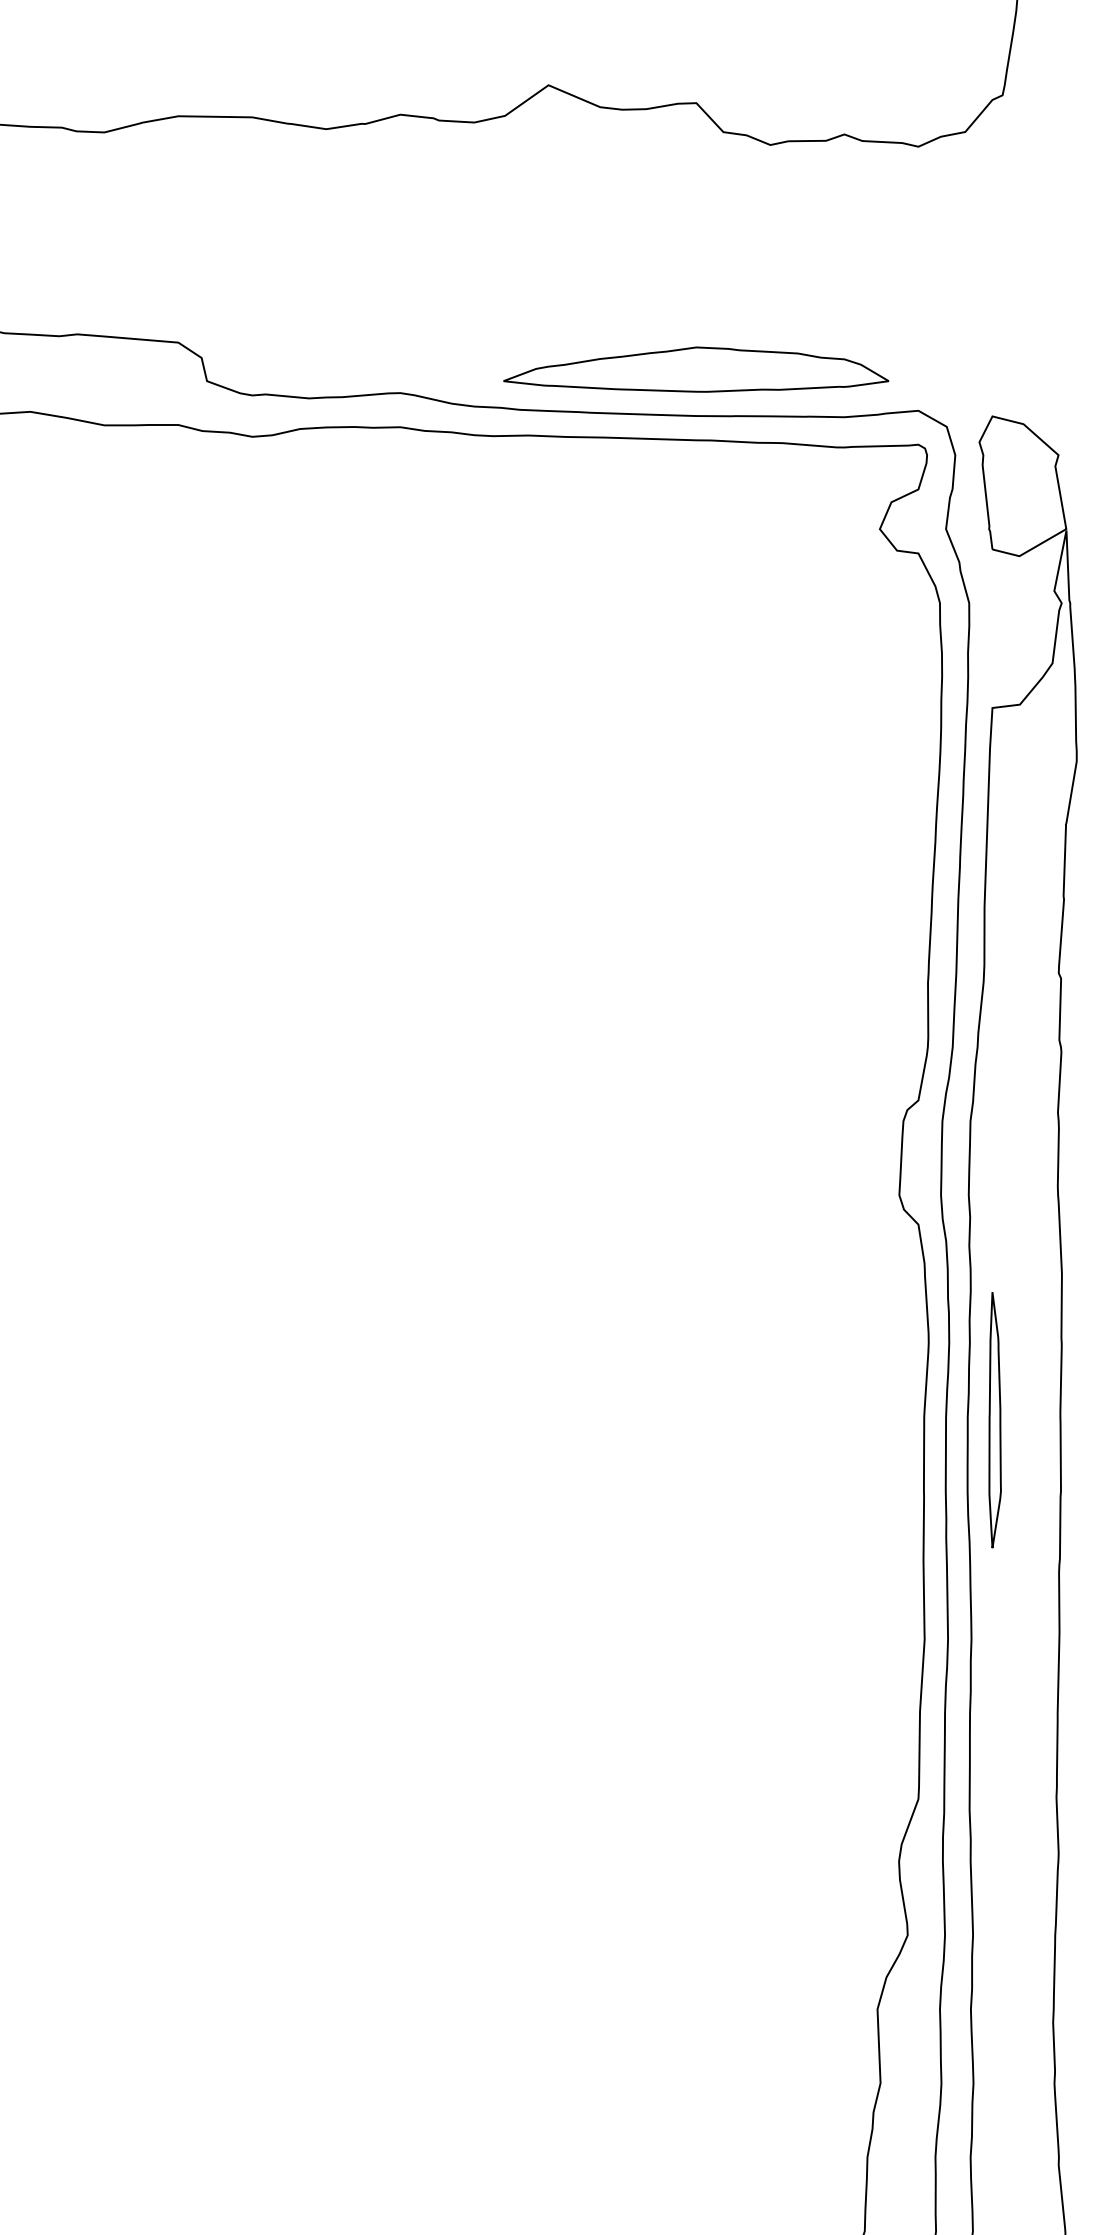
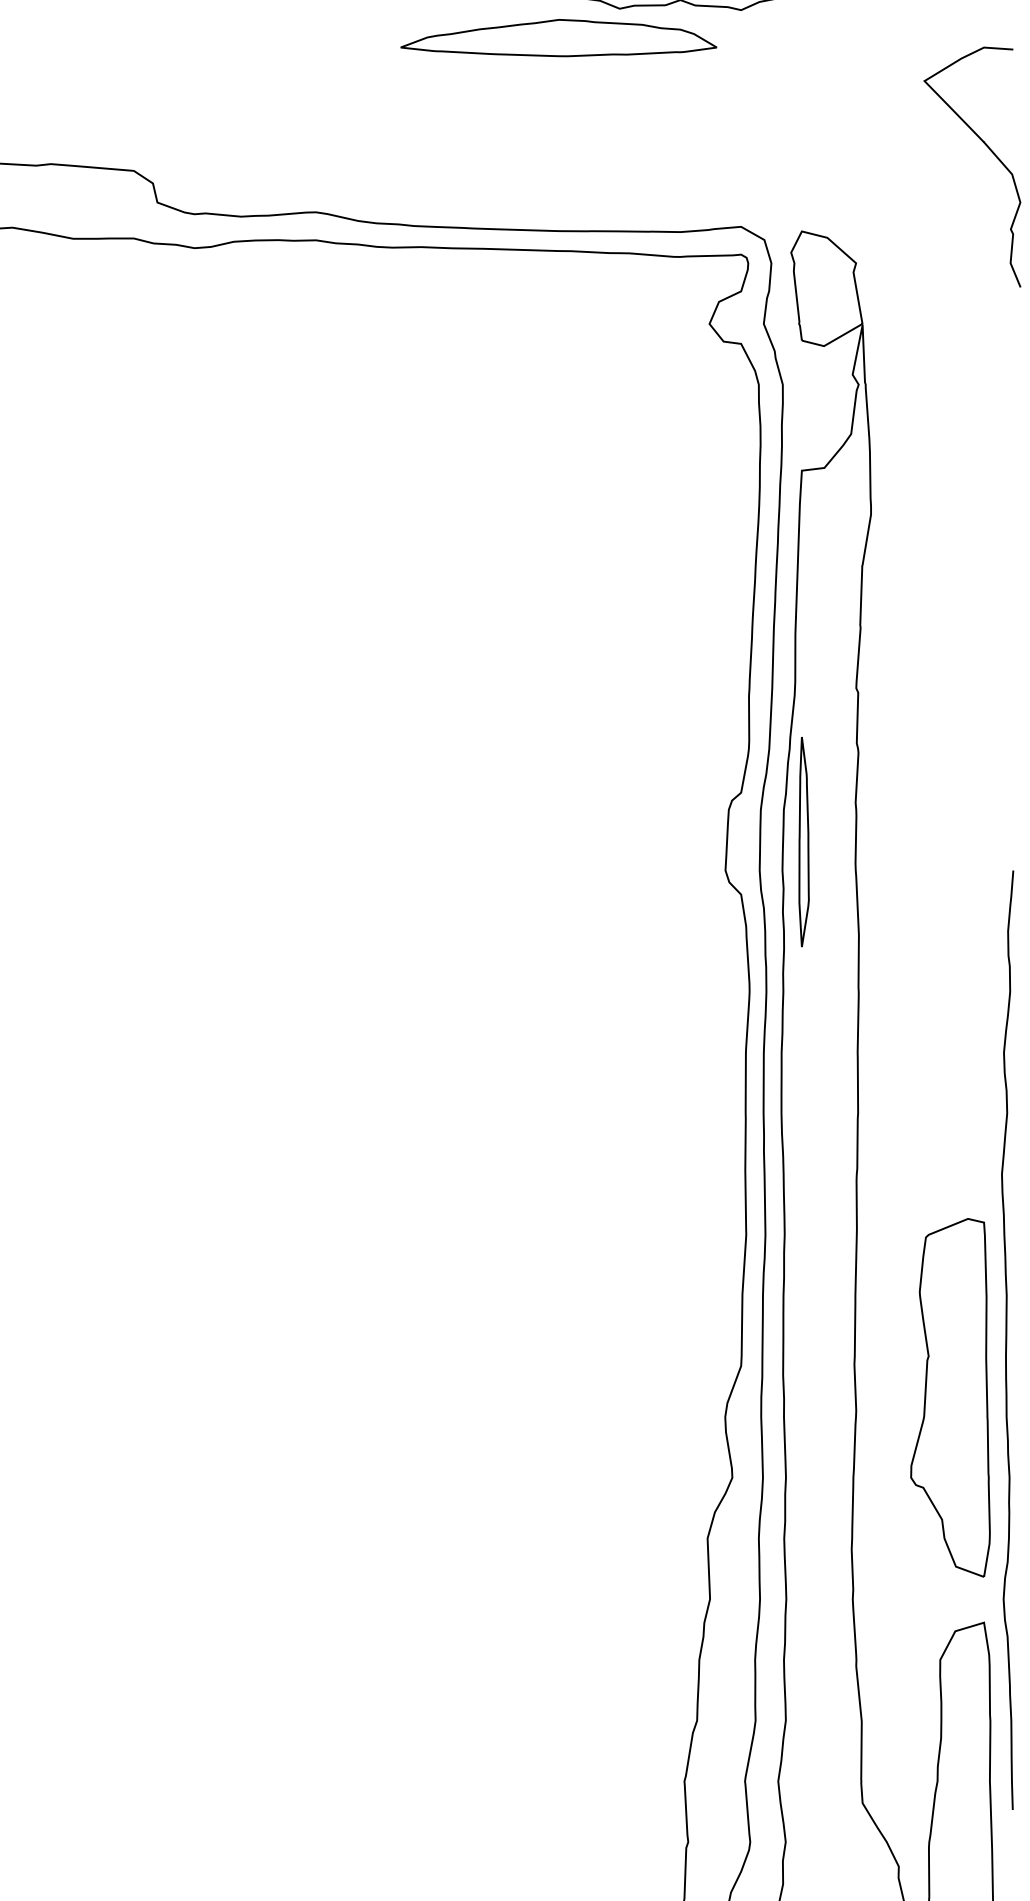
part: (695, 370) -> (558, 38), moved
part: (994, 1420) -> (803, 842), moved

